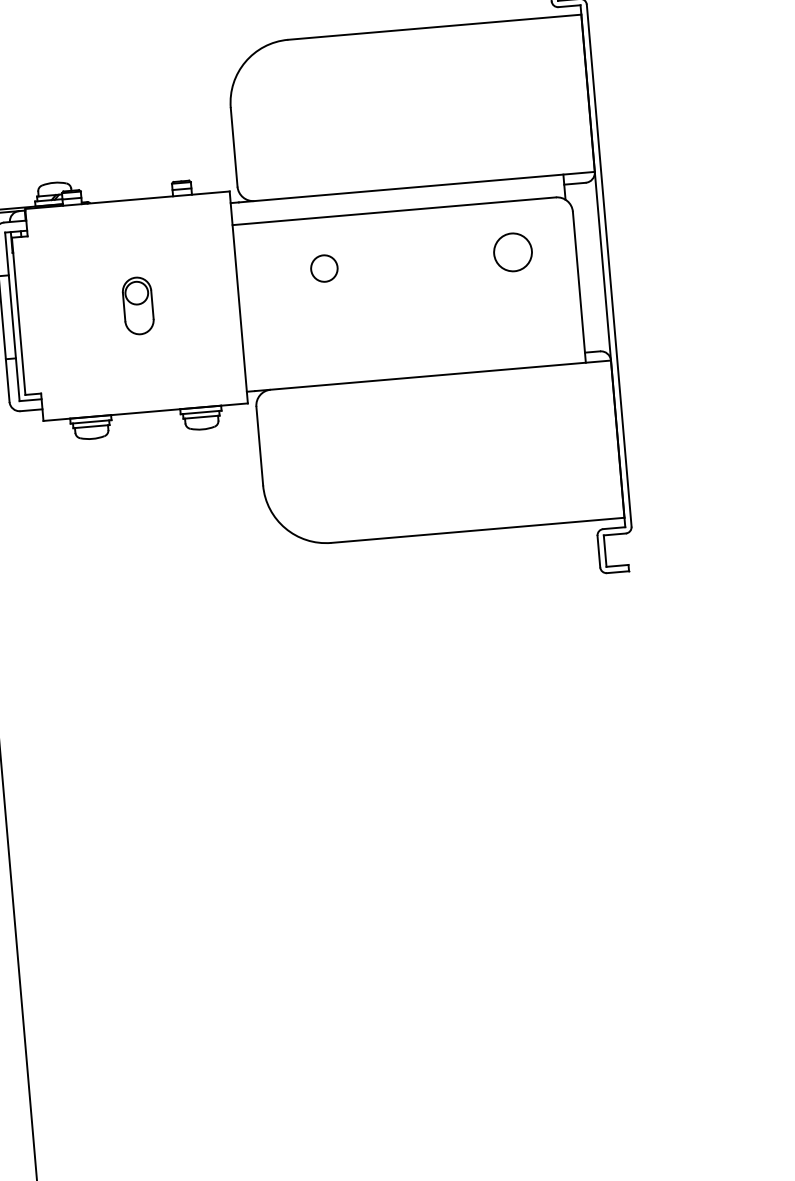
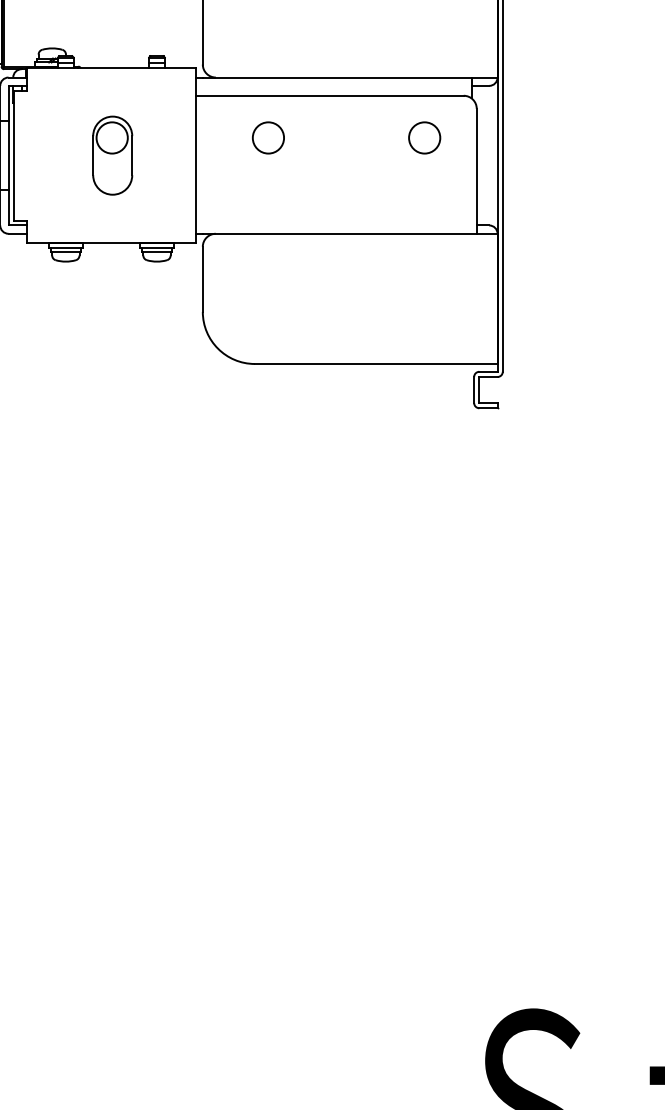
circle: (324, 267) -> (268, 137), size x1.43
part: (137, 305) -> (112, 155), size x1.67

